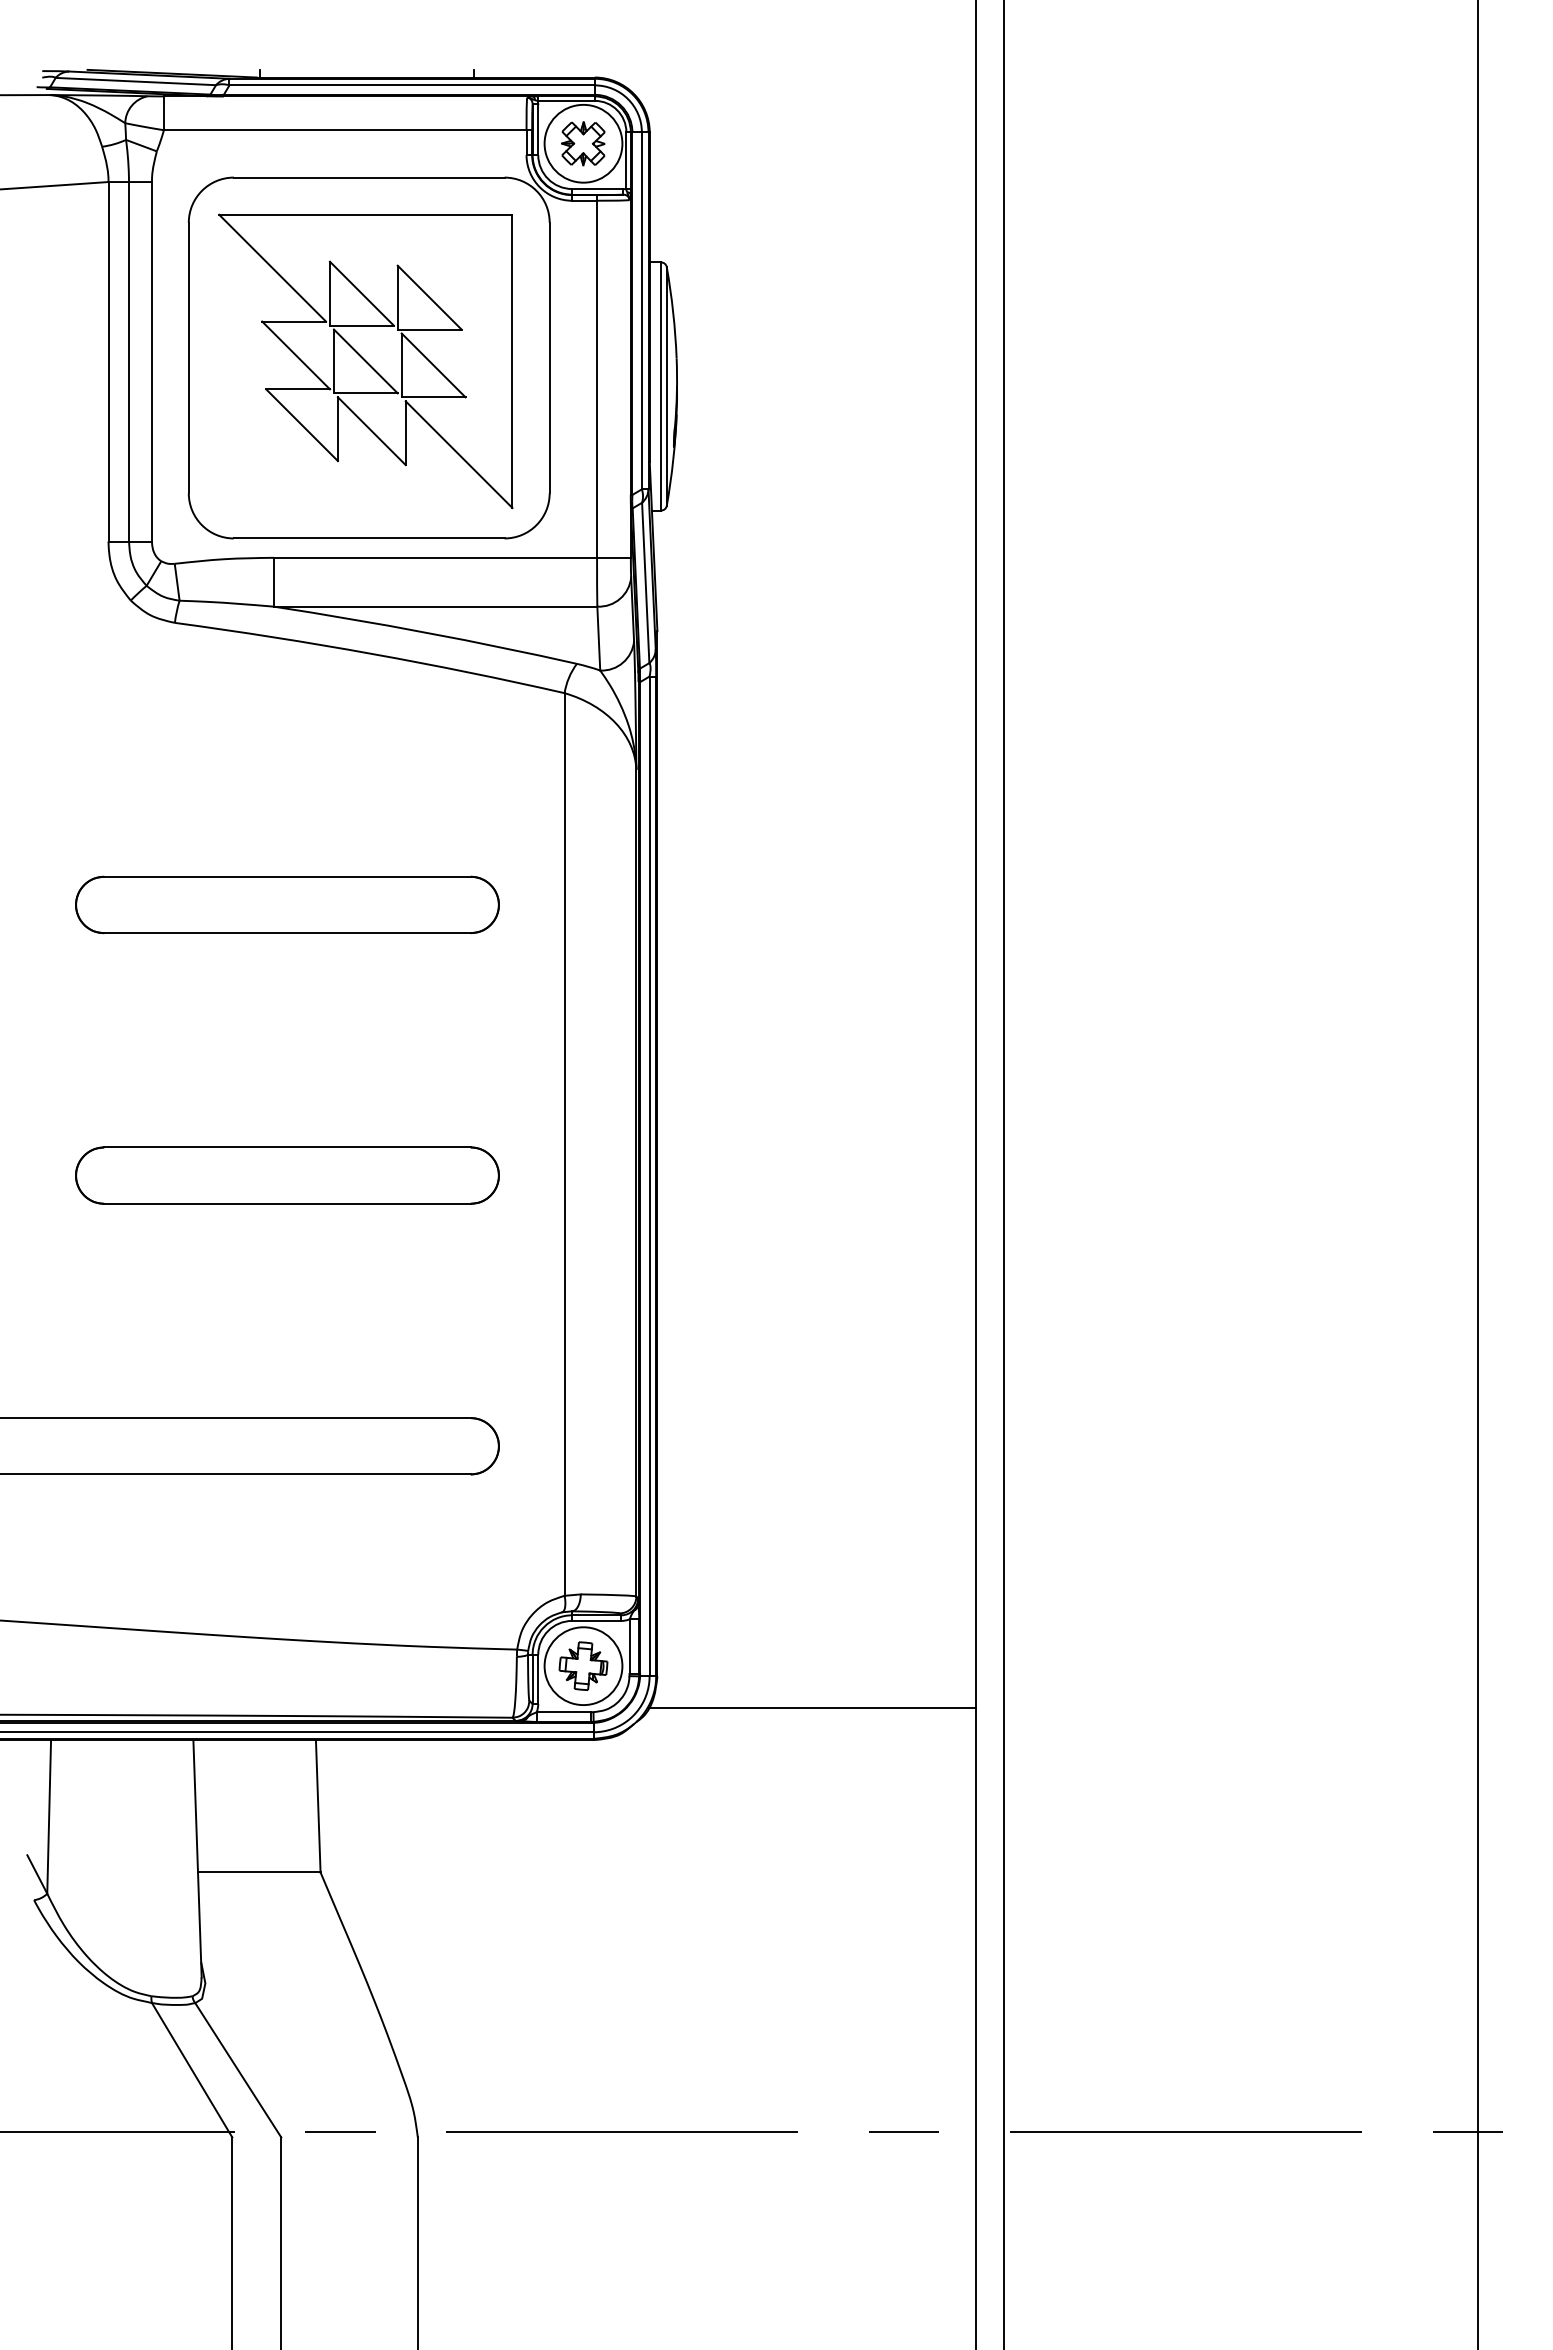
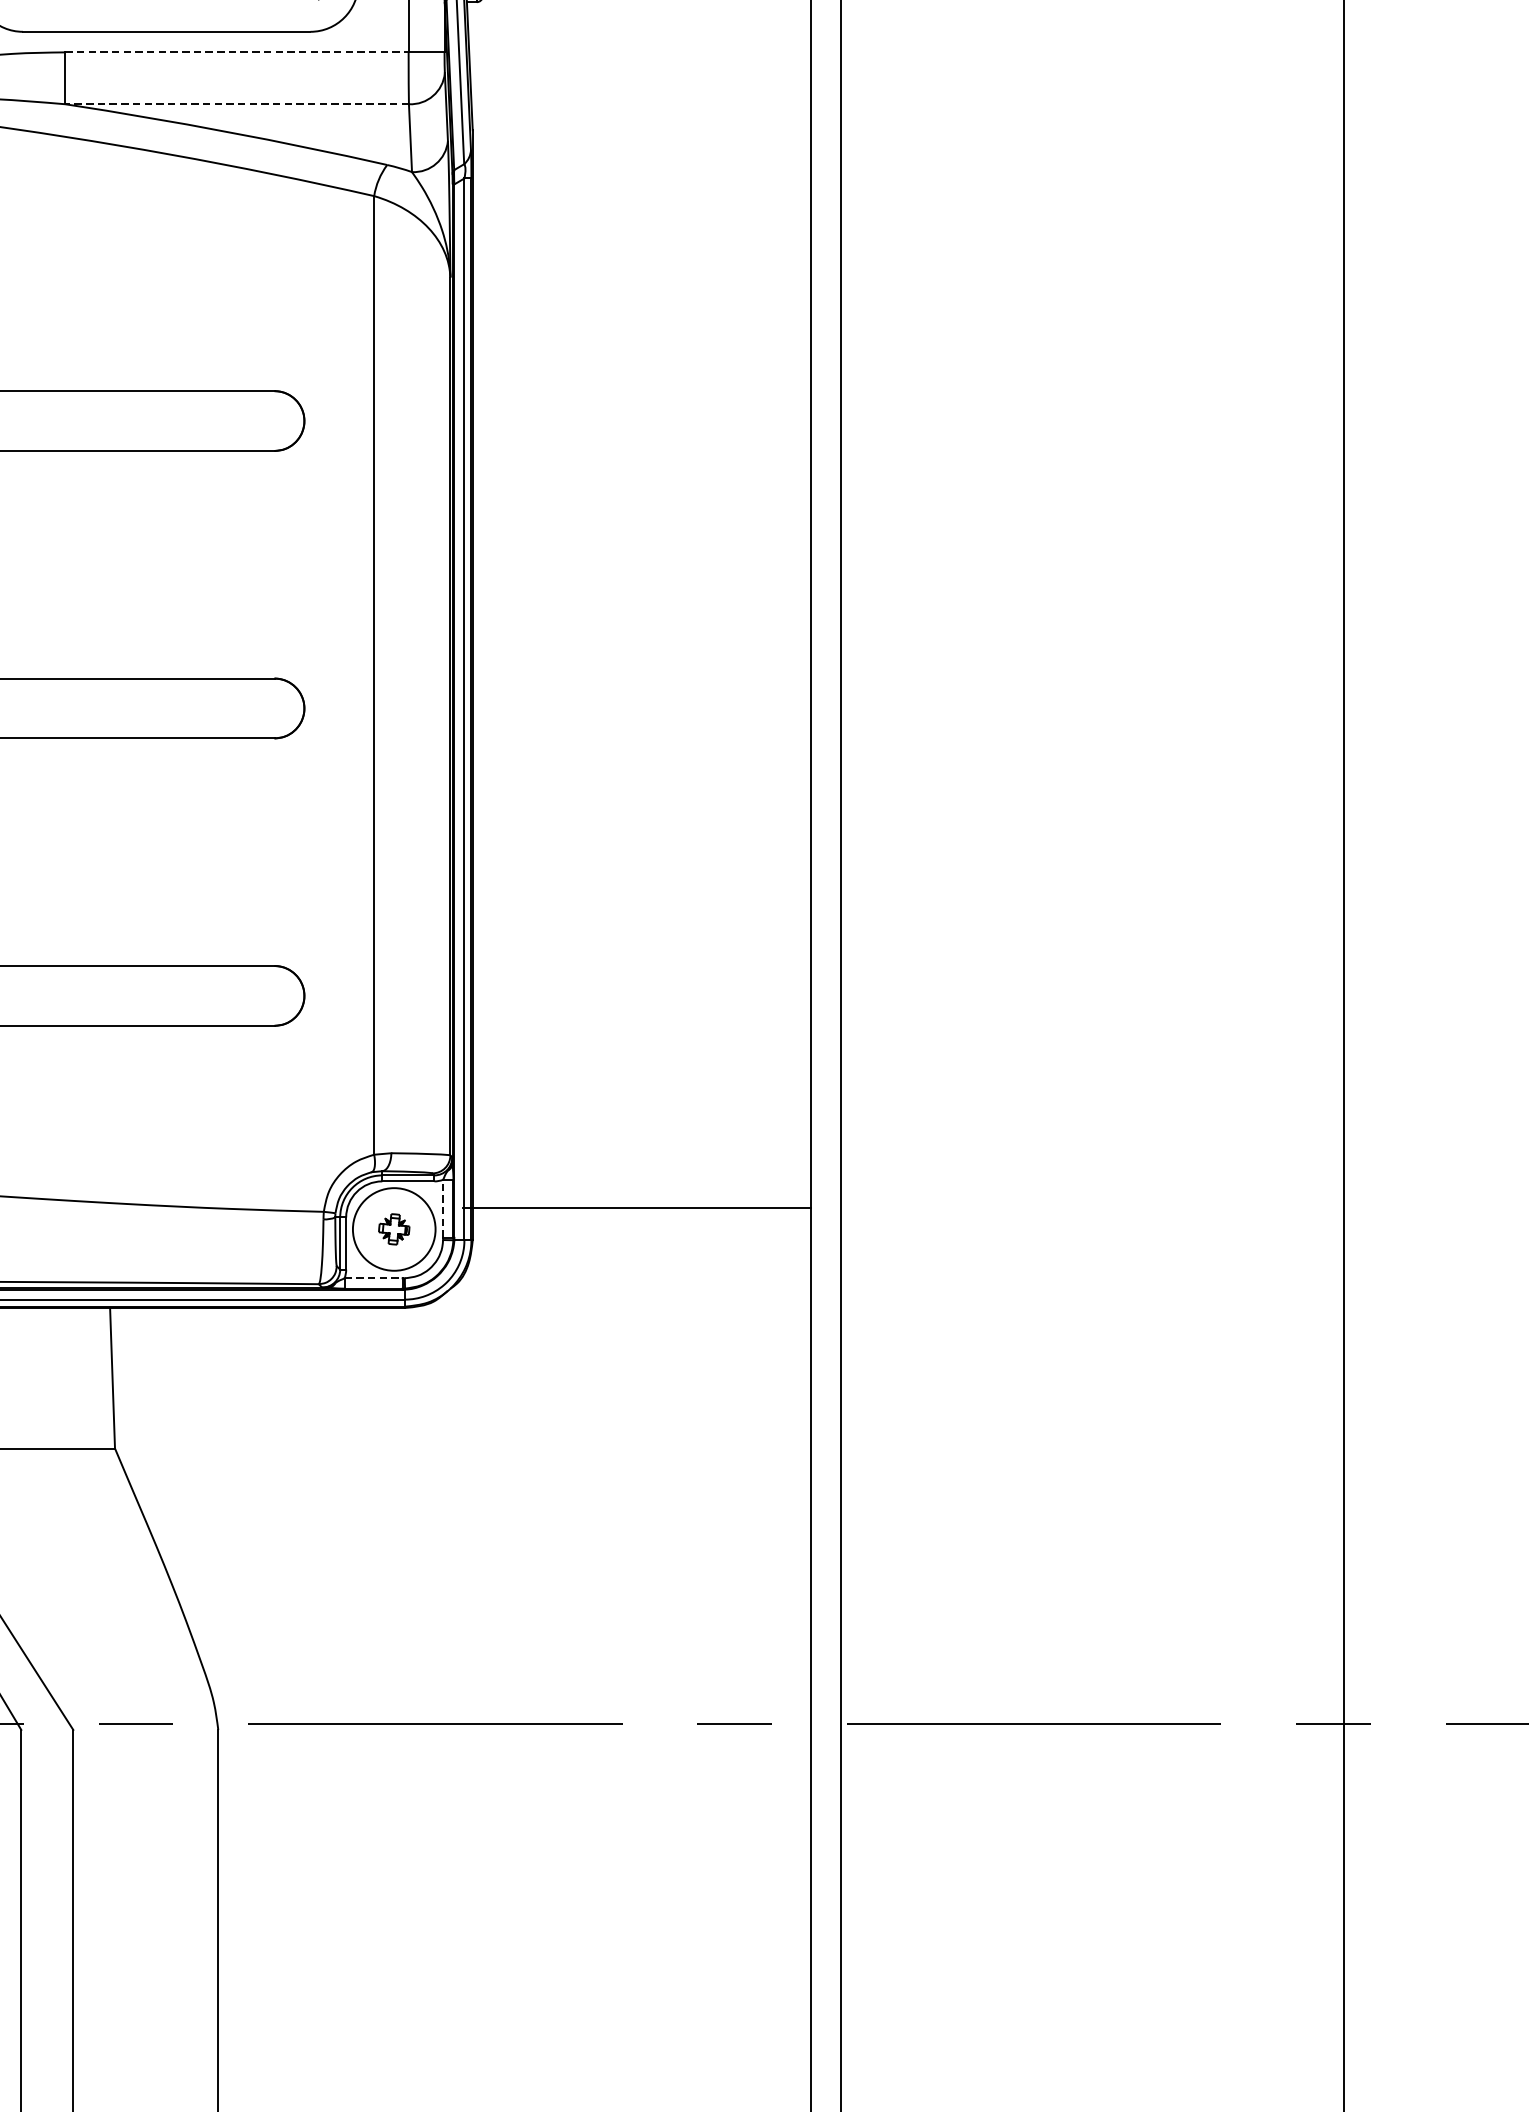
line: (435, 557) -> (237, 52), solid -> dashed
line: (435, 606) -> (237, 104), solid -> dashed
line: (629, 1646) -> (443, 1208), solid -> dashed
part: (583, 1665) -> (394, 1228), size x0.6
line: (812, 1707) -> (637, 1207), moved
line: (564, 1712) -> (374, 1278), solid -> dashed

